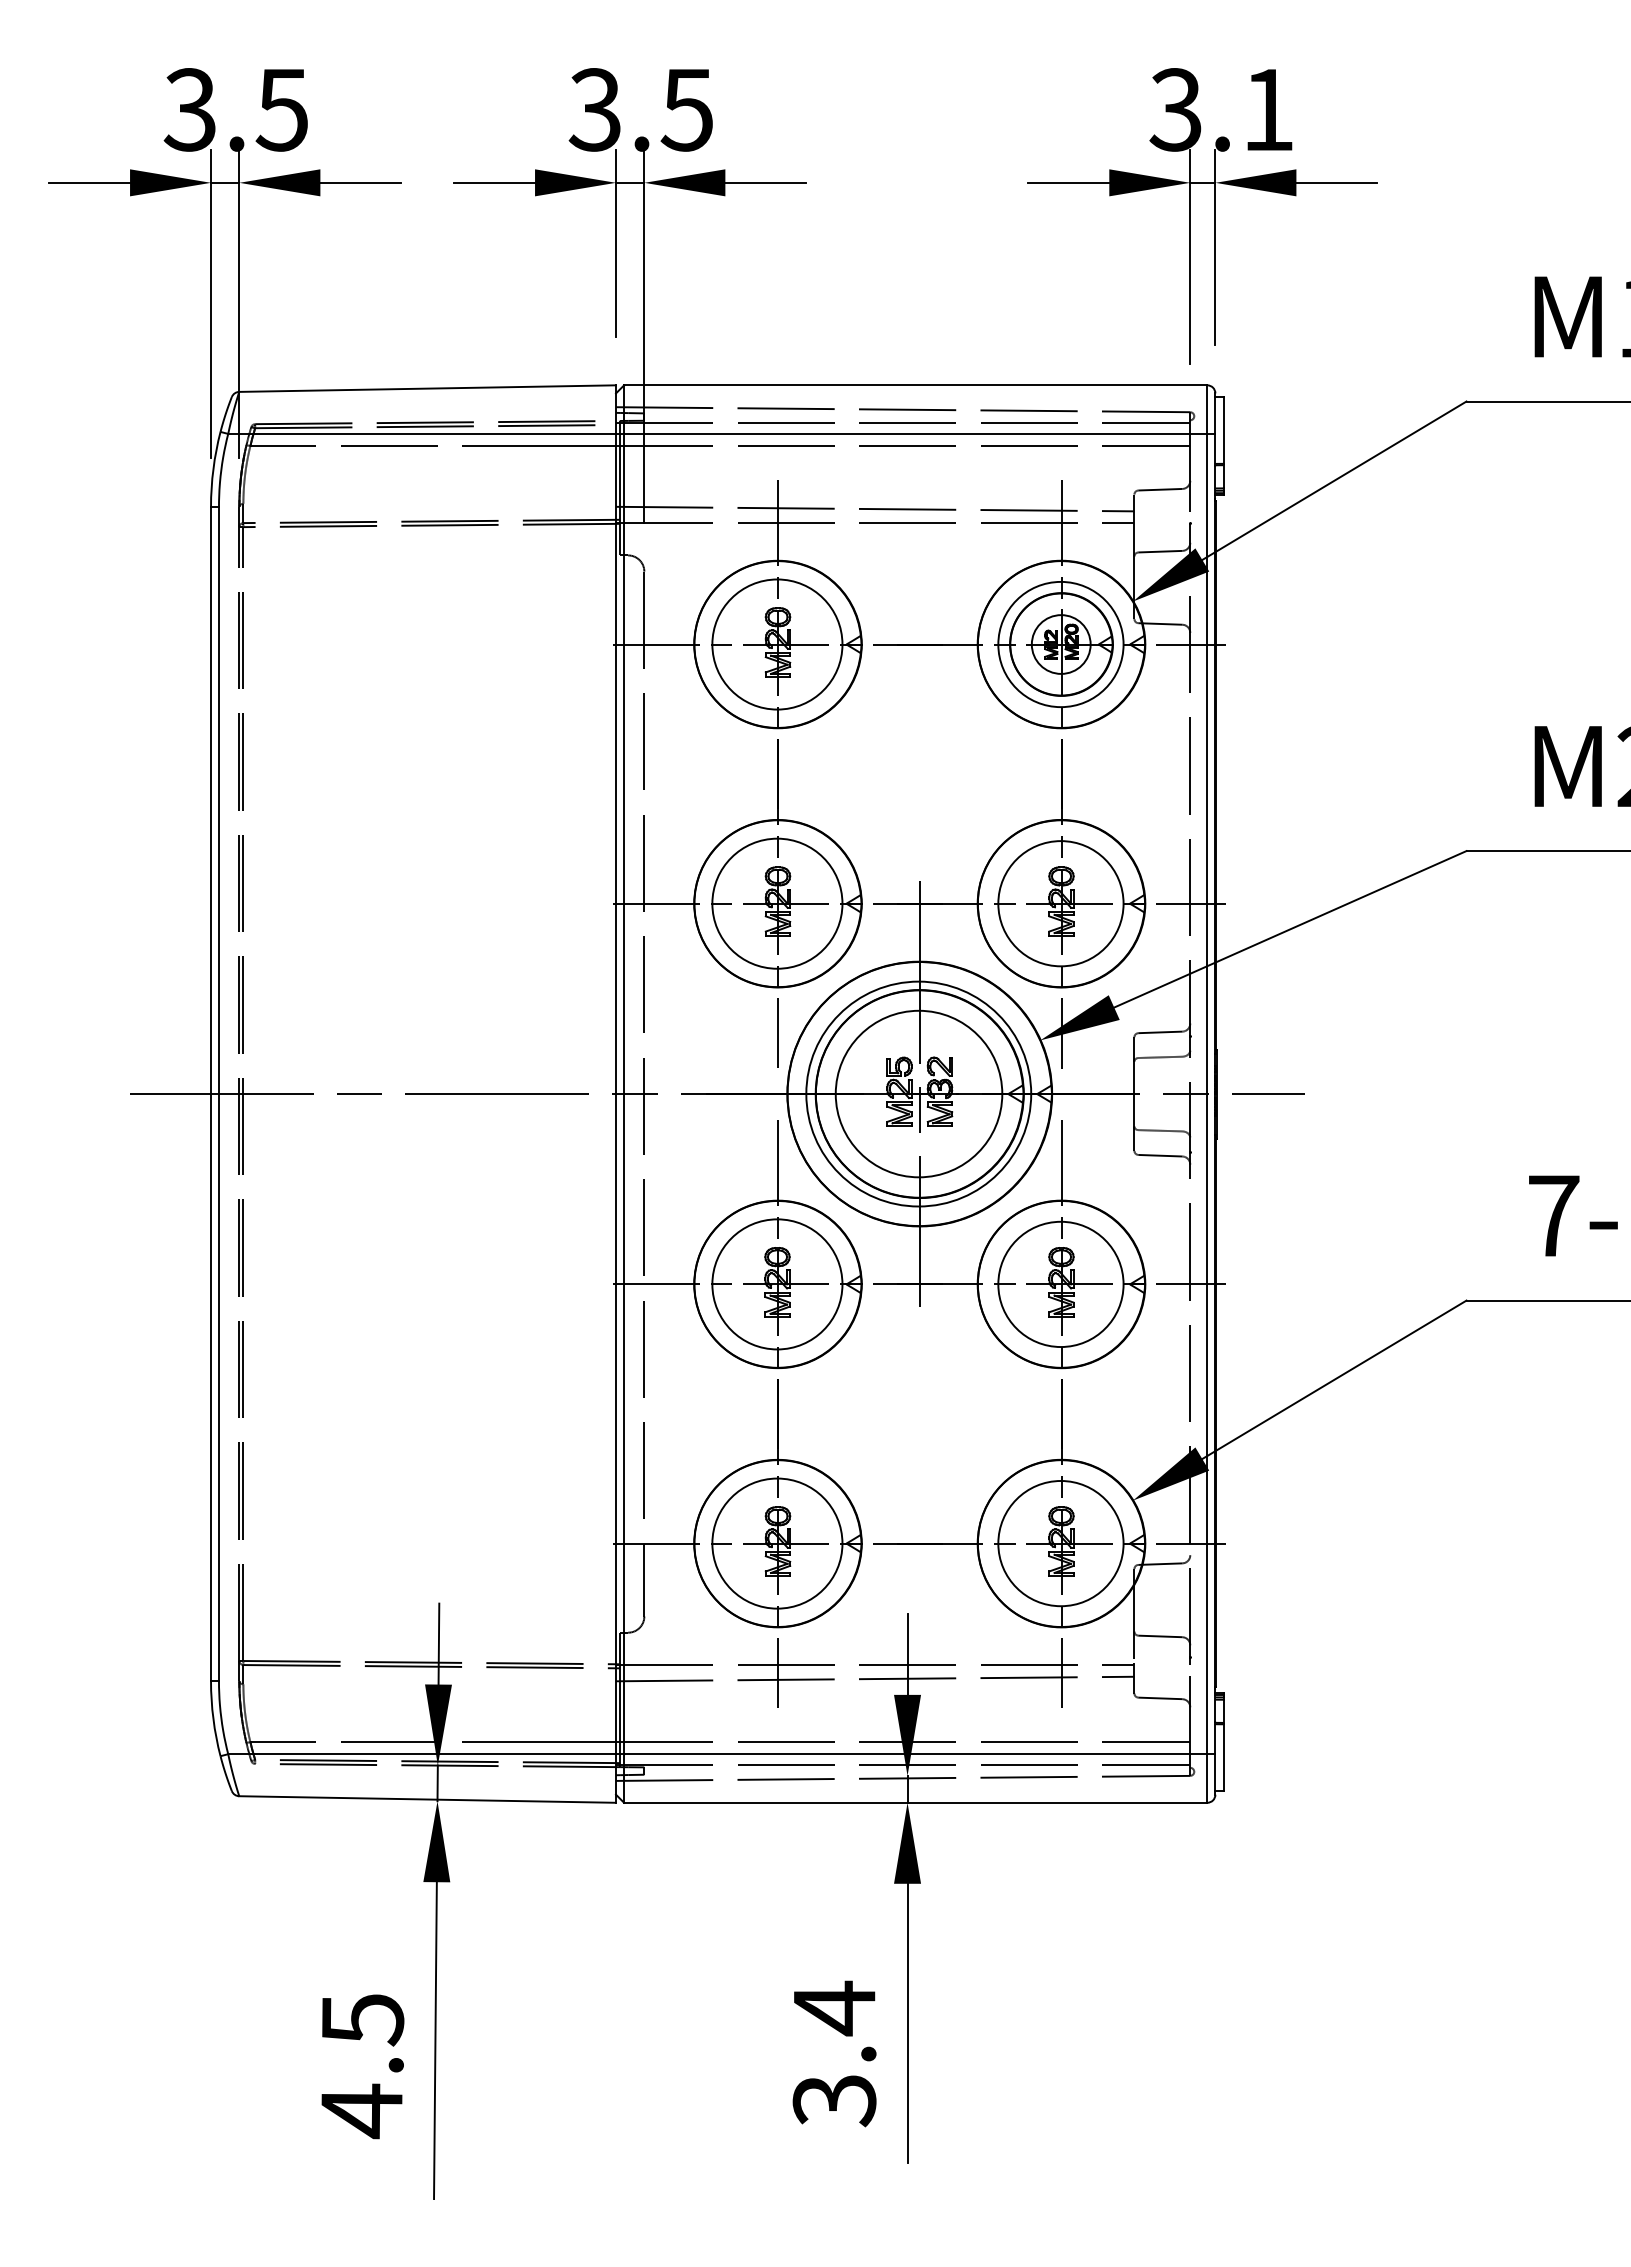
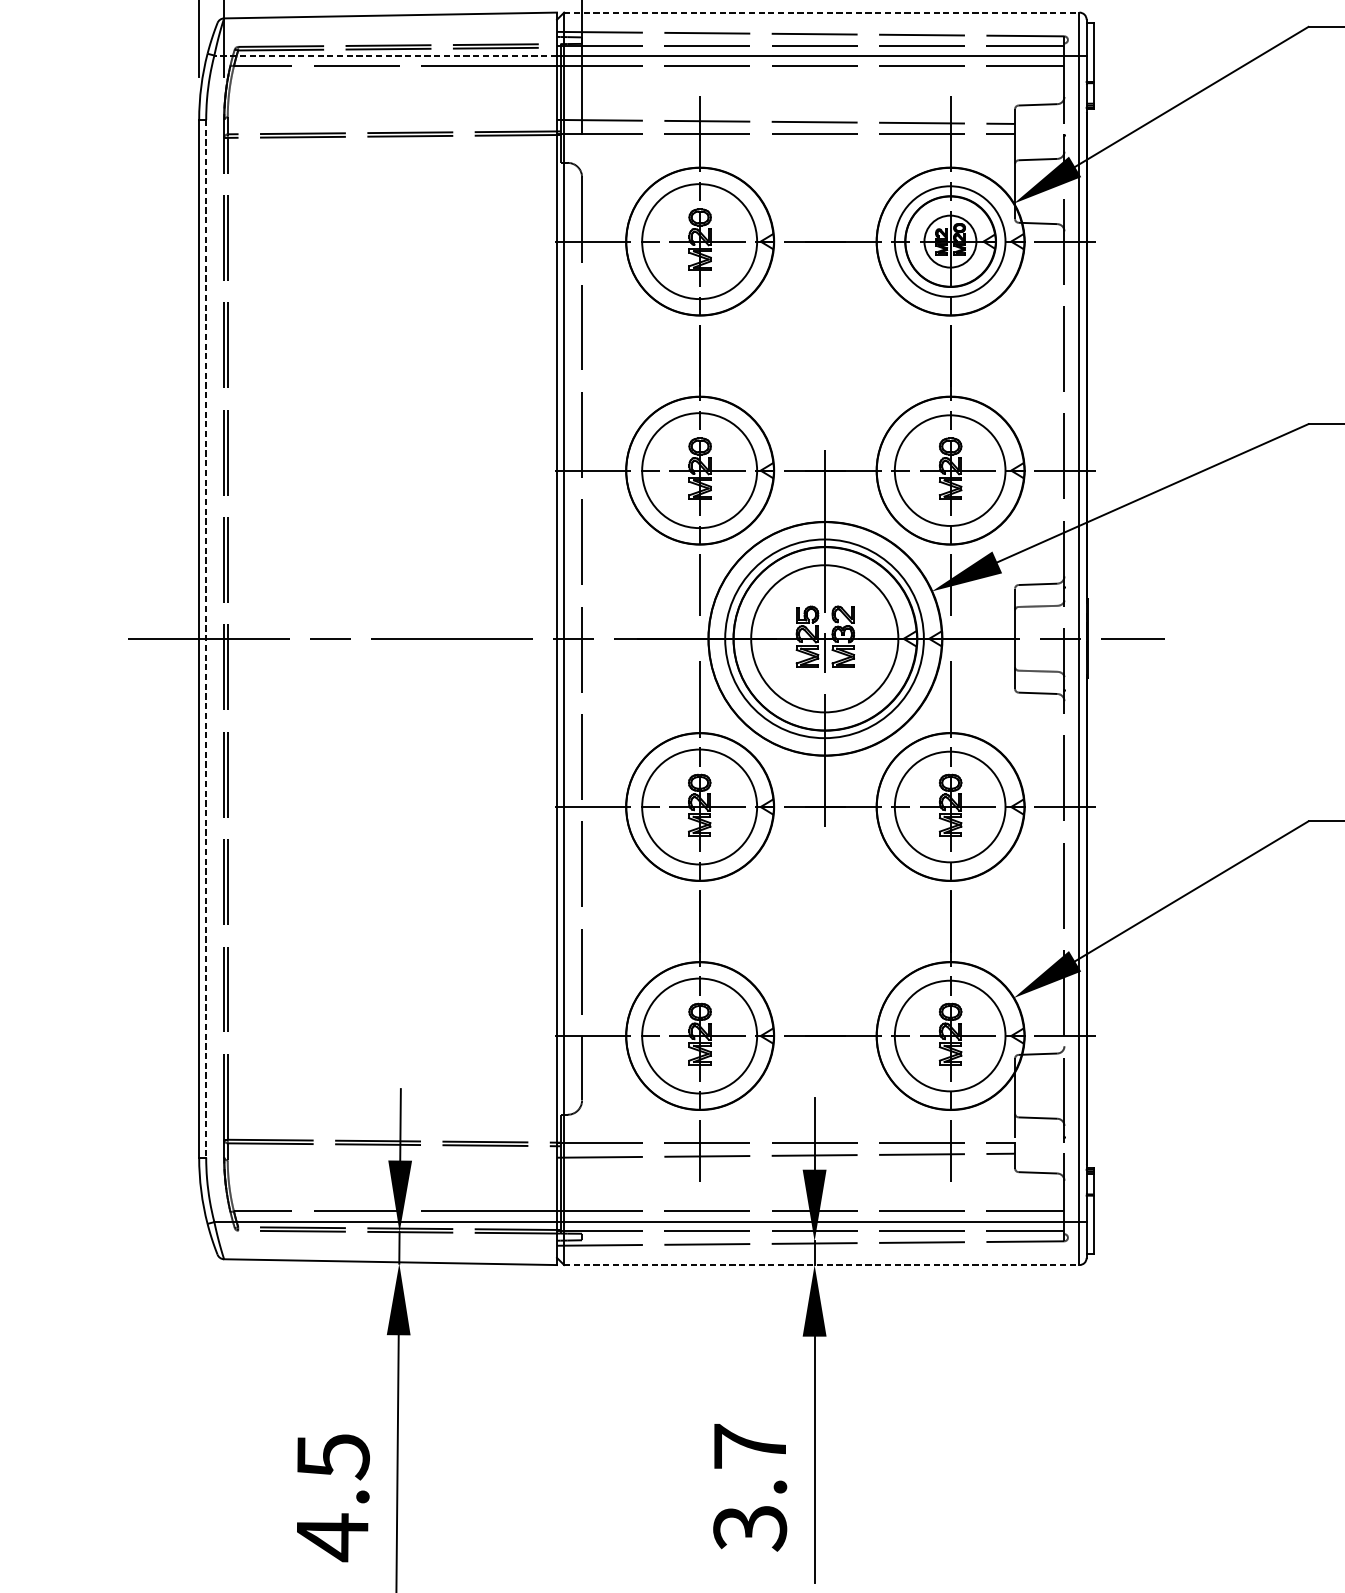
line: (915, 385) -> (821, 12), solid -> dashed
line: (422, 433) -> (386, 55), solid -> dashed
line: (218, 1094) -> (205, 639), solid -> dashed
line: (915, 1802) -> (821, 1264), solid -> dashed
text: (834, 2008) -> (750, 1446), 3.4 -> 3.7

